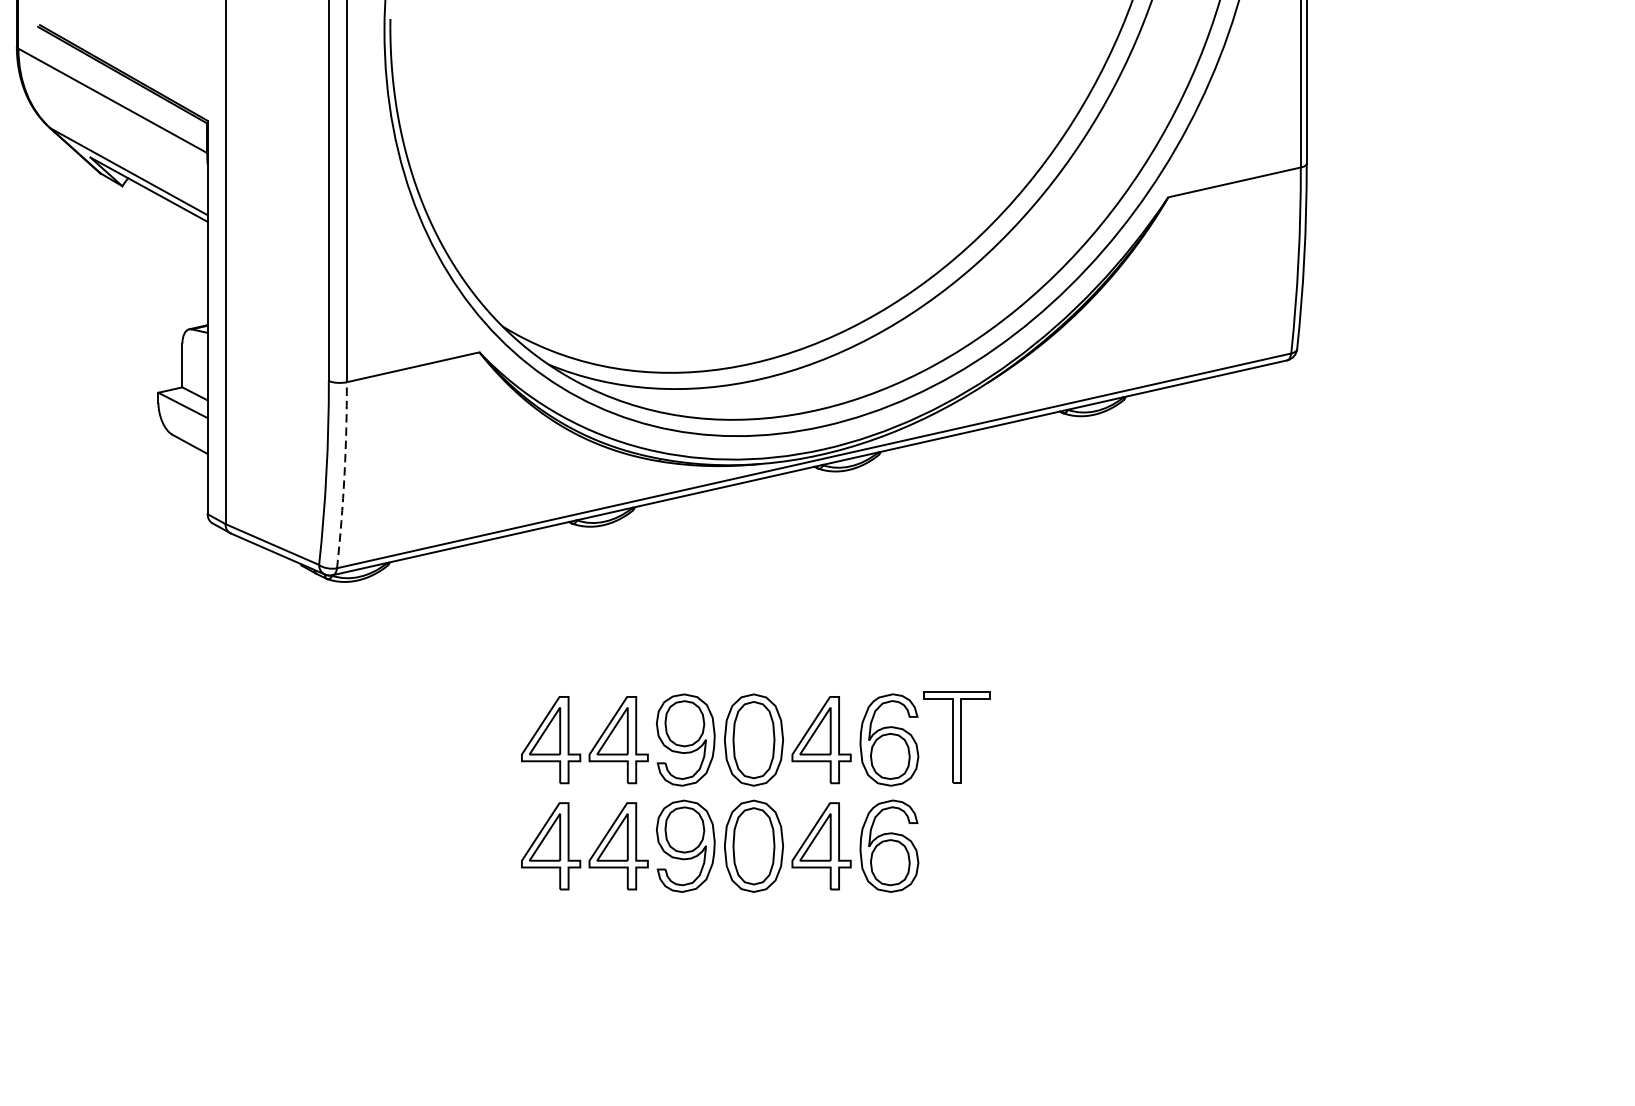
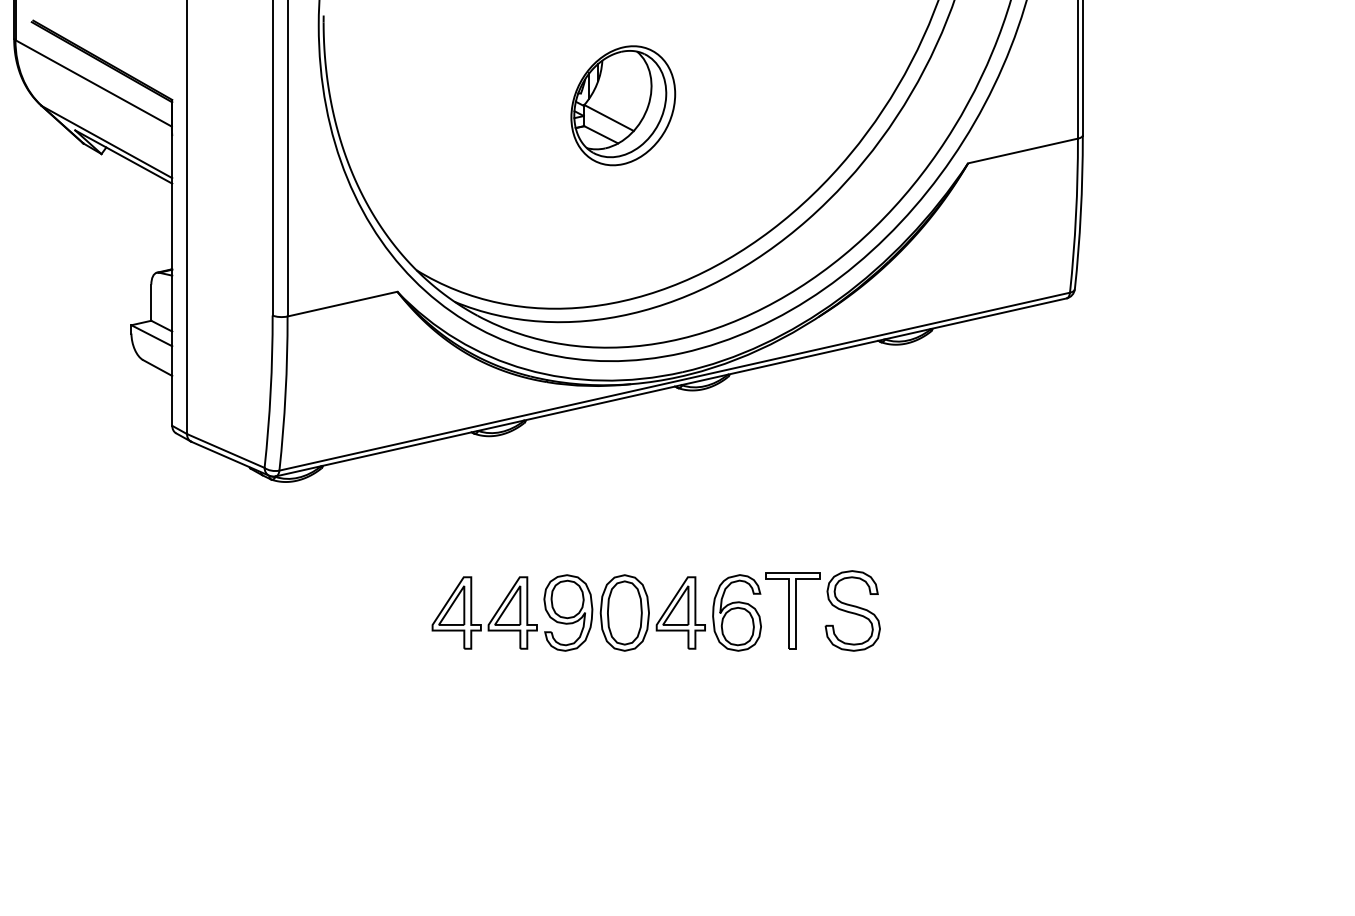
part: (752, 127) -> (623, 105), added
arc: (344, 475) -> (285, 393), dashed -> solid
part: (1028, 737) -> (852, 610), added
part: (719, 845) -> (596, 700), removed

